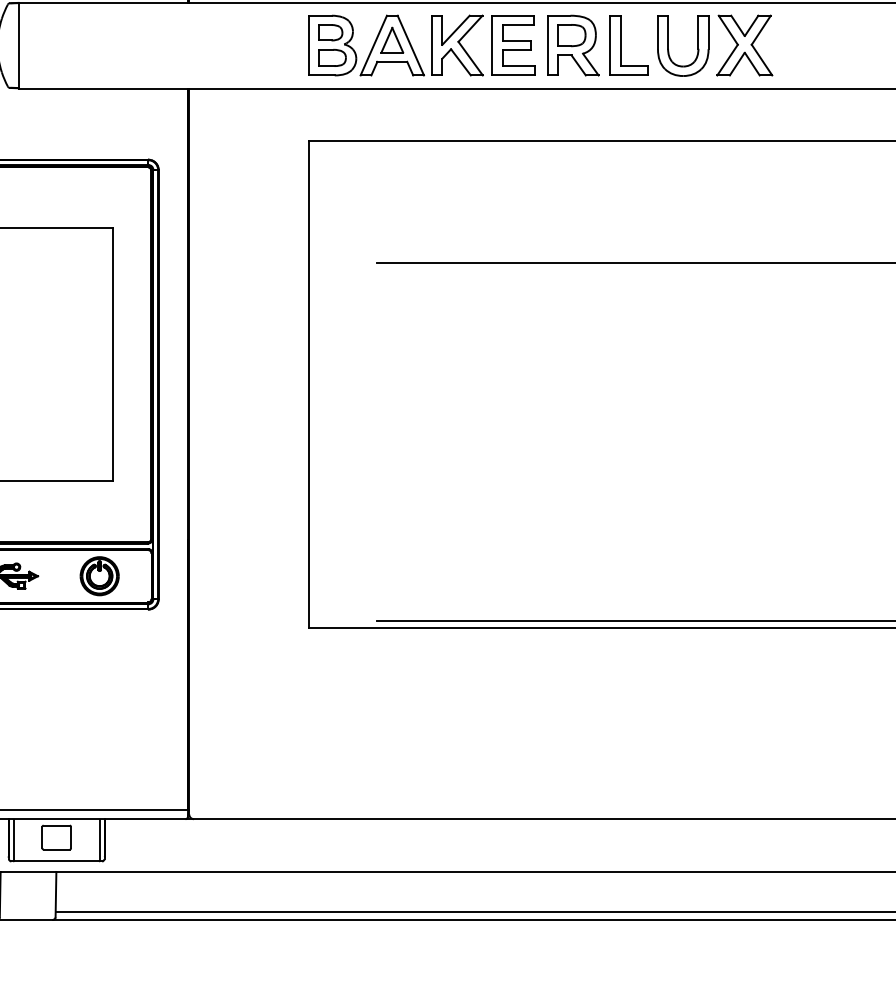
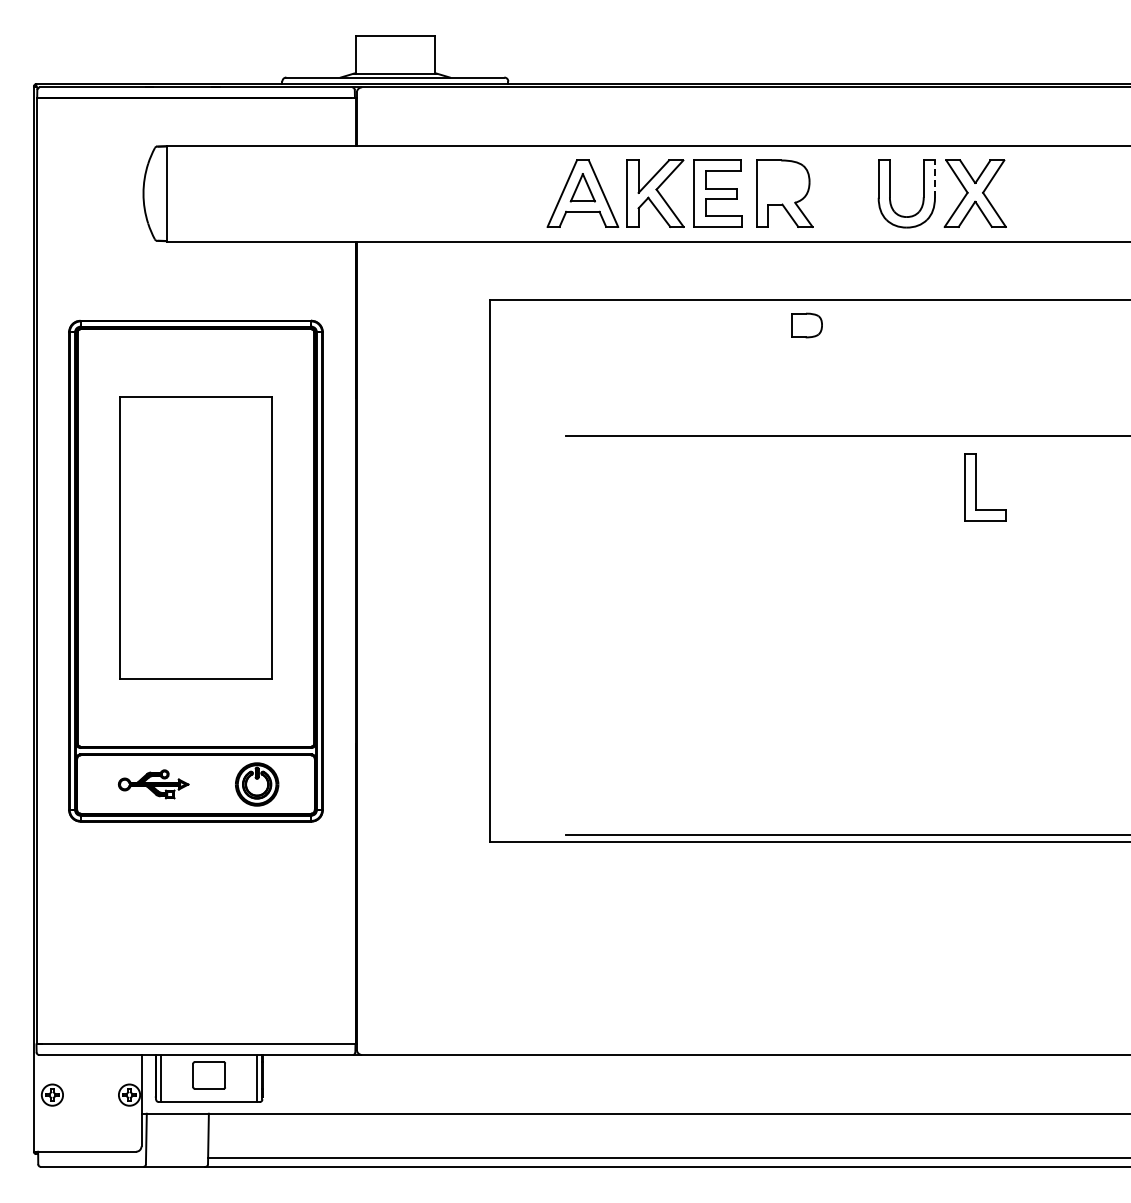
line: (708, 32) -> (934, 179), solid -> dashed
part: (571, 35) -> (806, 325), moved
part: (332, 45) -> (516, 193), removed
part: (621, 45) -> (976, 487), moved

